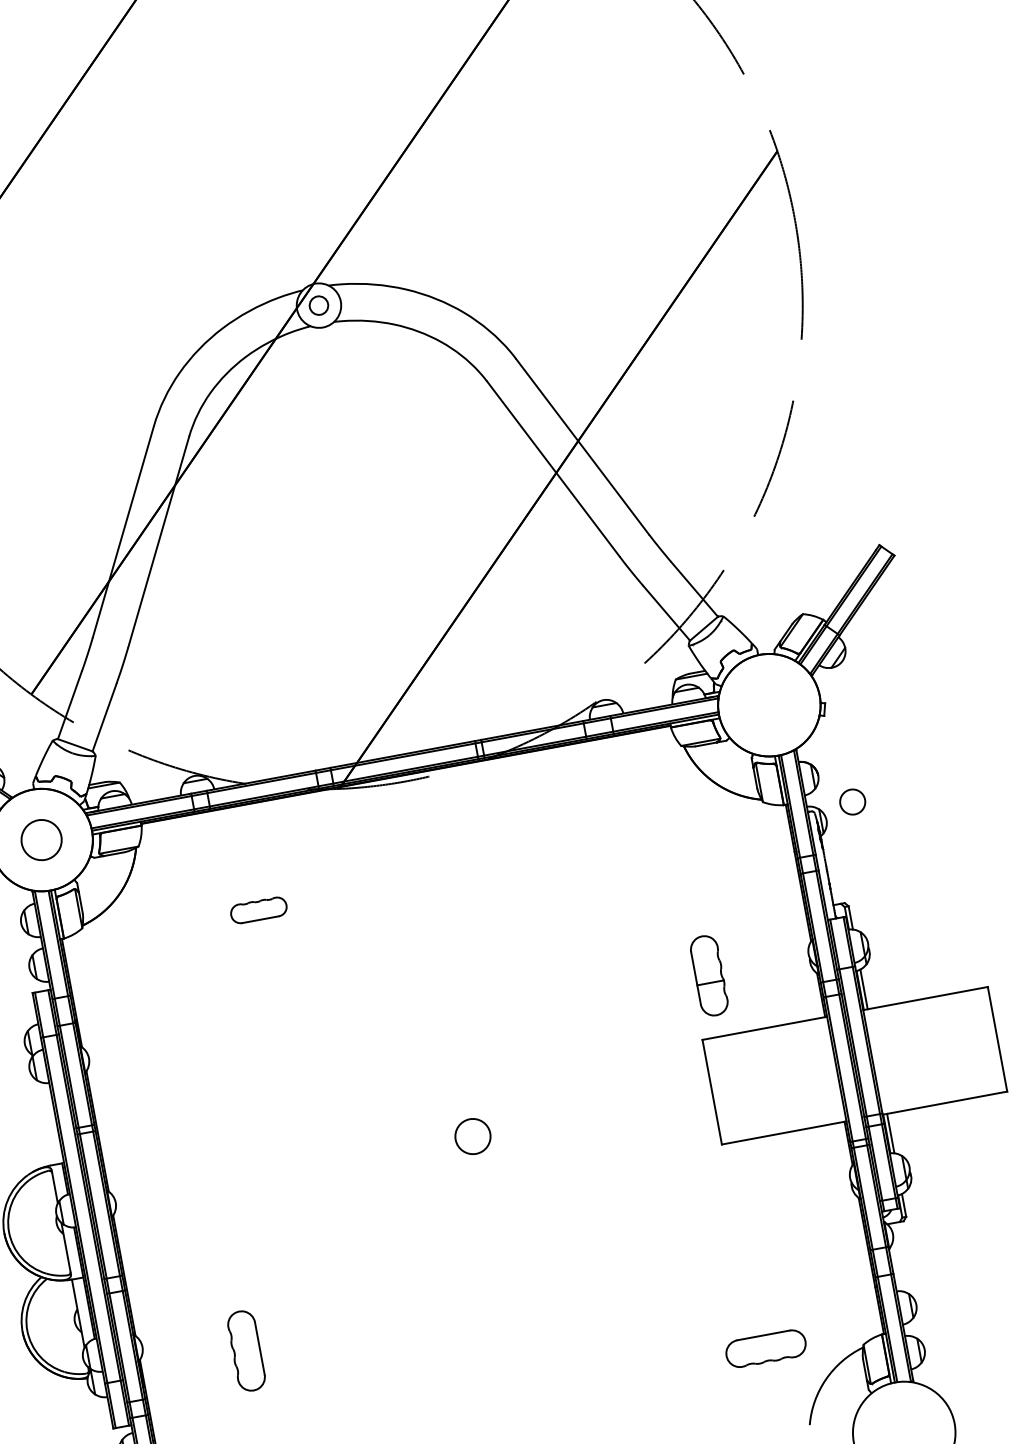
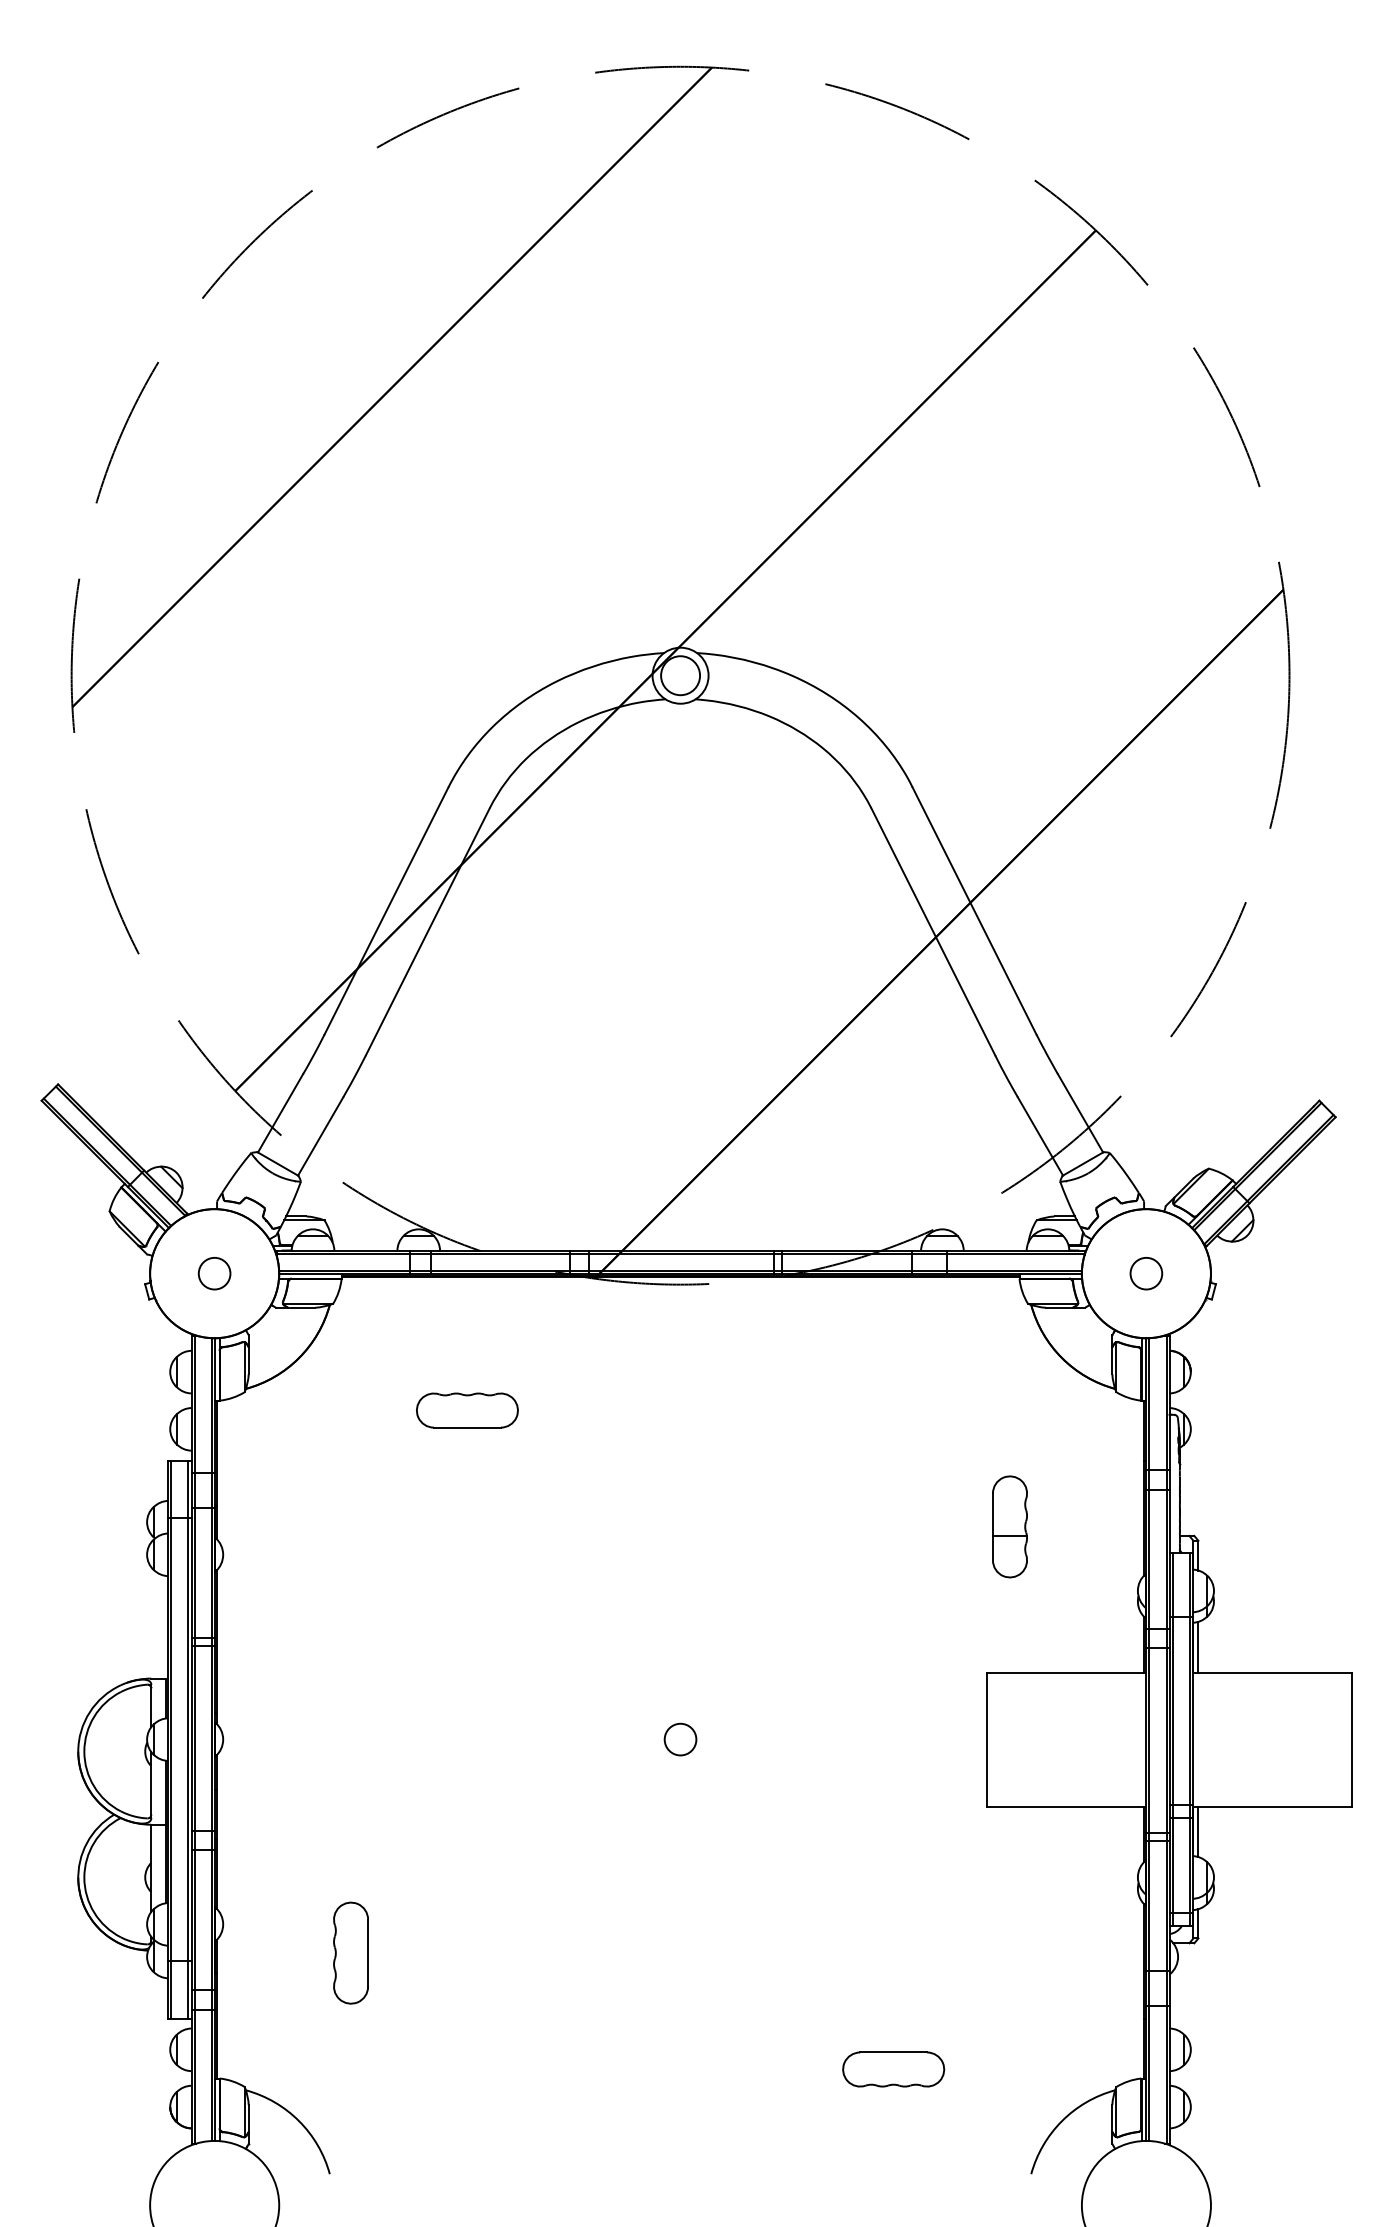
circle: (318, 305) -> (680, 675), size x1.67
circle: (852, 801) -> (1146, 1273), moved
circle: (41, 839) -> (214, 1273), size x0.62
part: (258, 910) -> (467, 1410), size x1.43
part: (708, 975) -> (1009, 1526), moved
circle: (472, 1136) -> (680, 1739), size x0.71
part: (765, 1348) -> (893, 2069), moved

